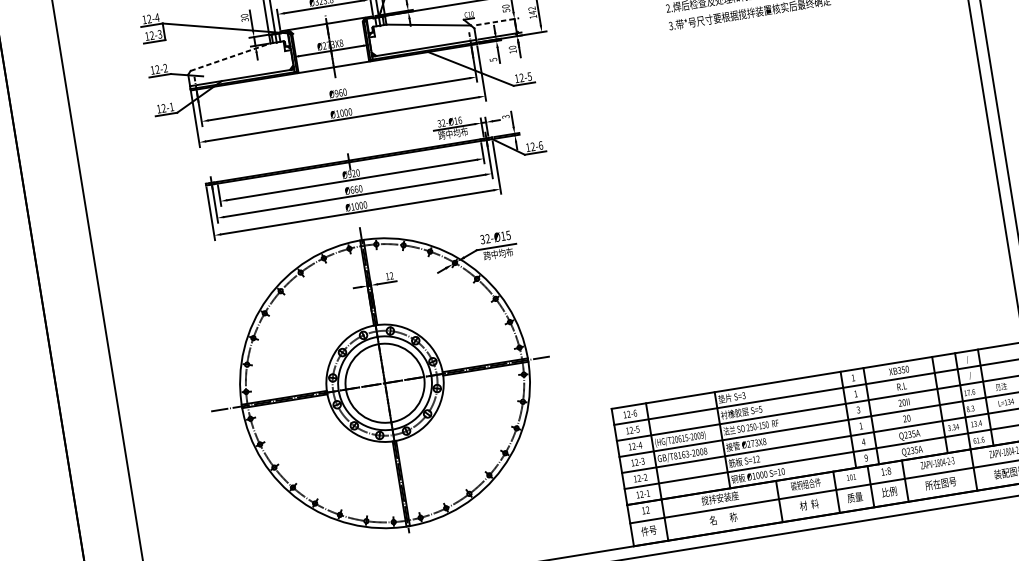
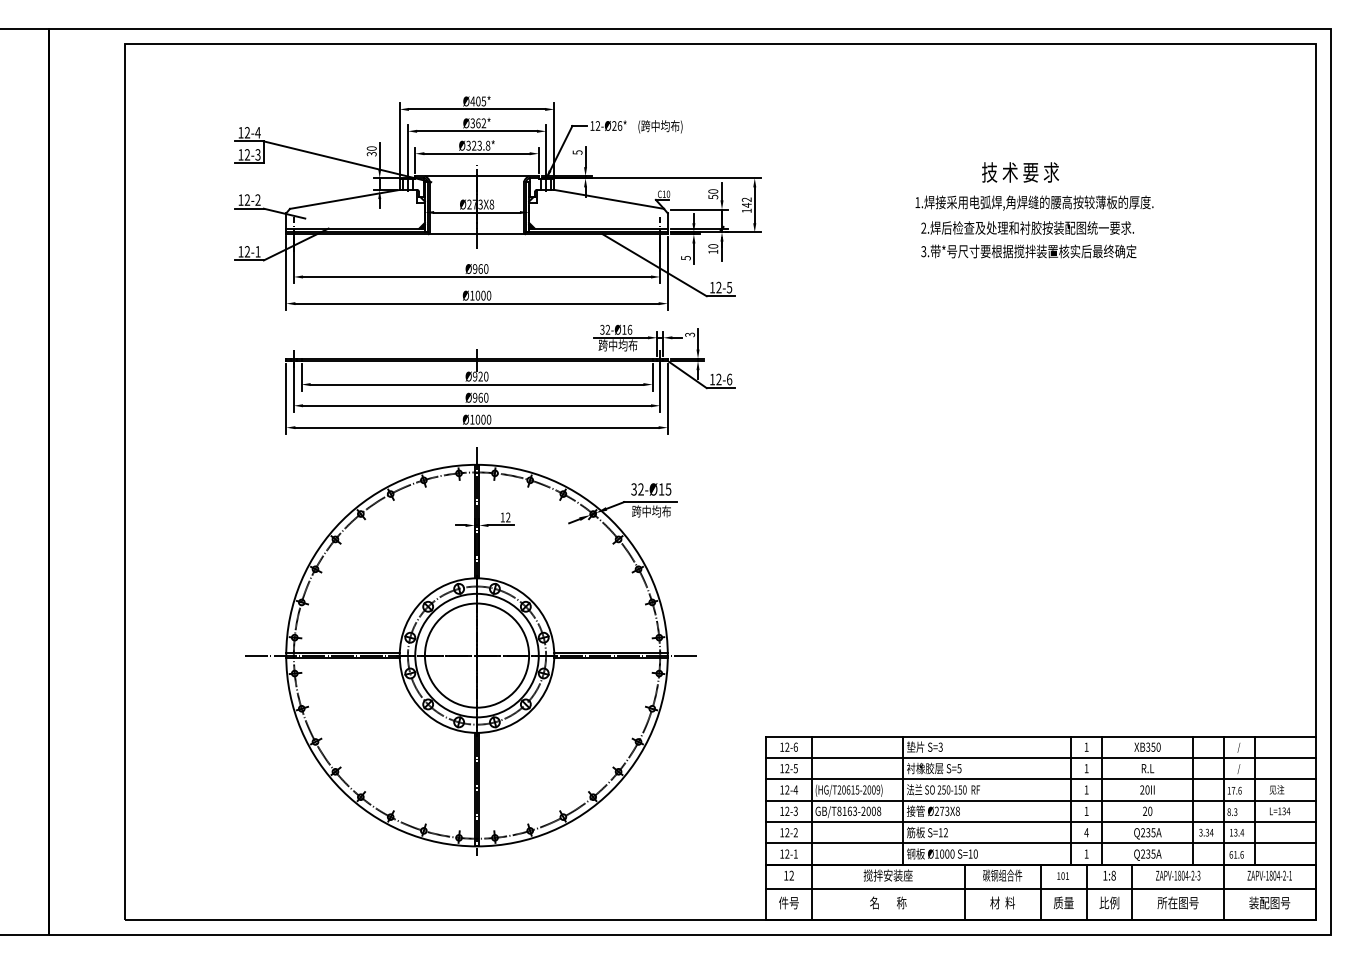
line: (497, 21) -> (699, 209), dashed -> solid
line: (230, 57) -> (344, 199), dashed -> solid
text: (351, 190) -> (474, 397), Ø660 -> Ø960
text: (858, 409) -> (1086, 789), 3 -> 1
text: (866, 457) -> (1086, 853), 9 -> 1

